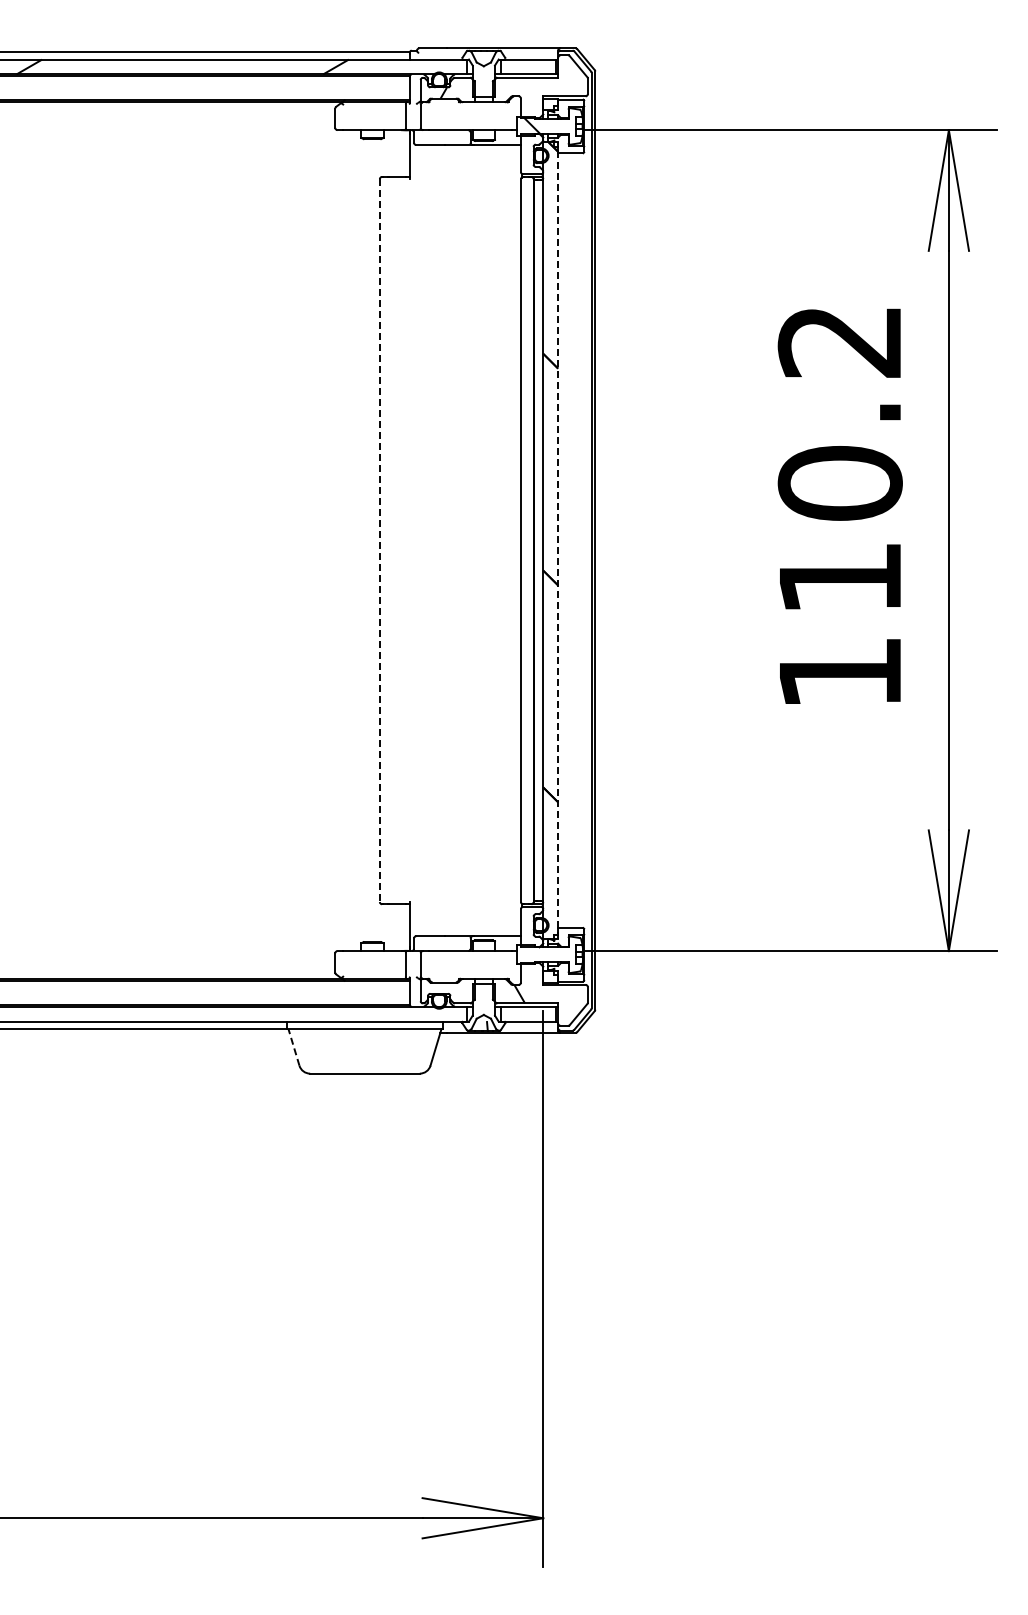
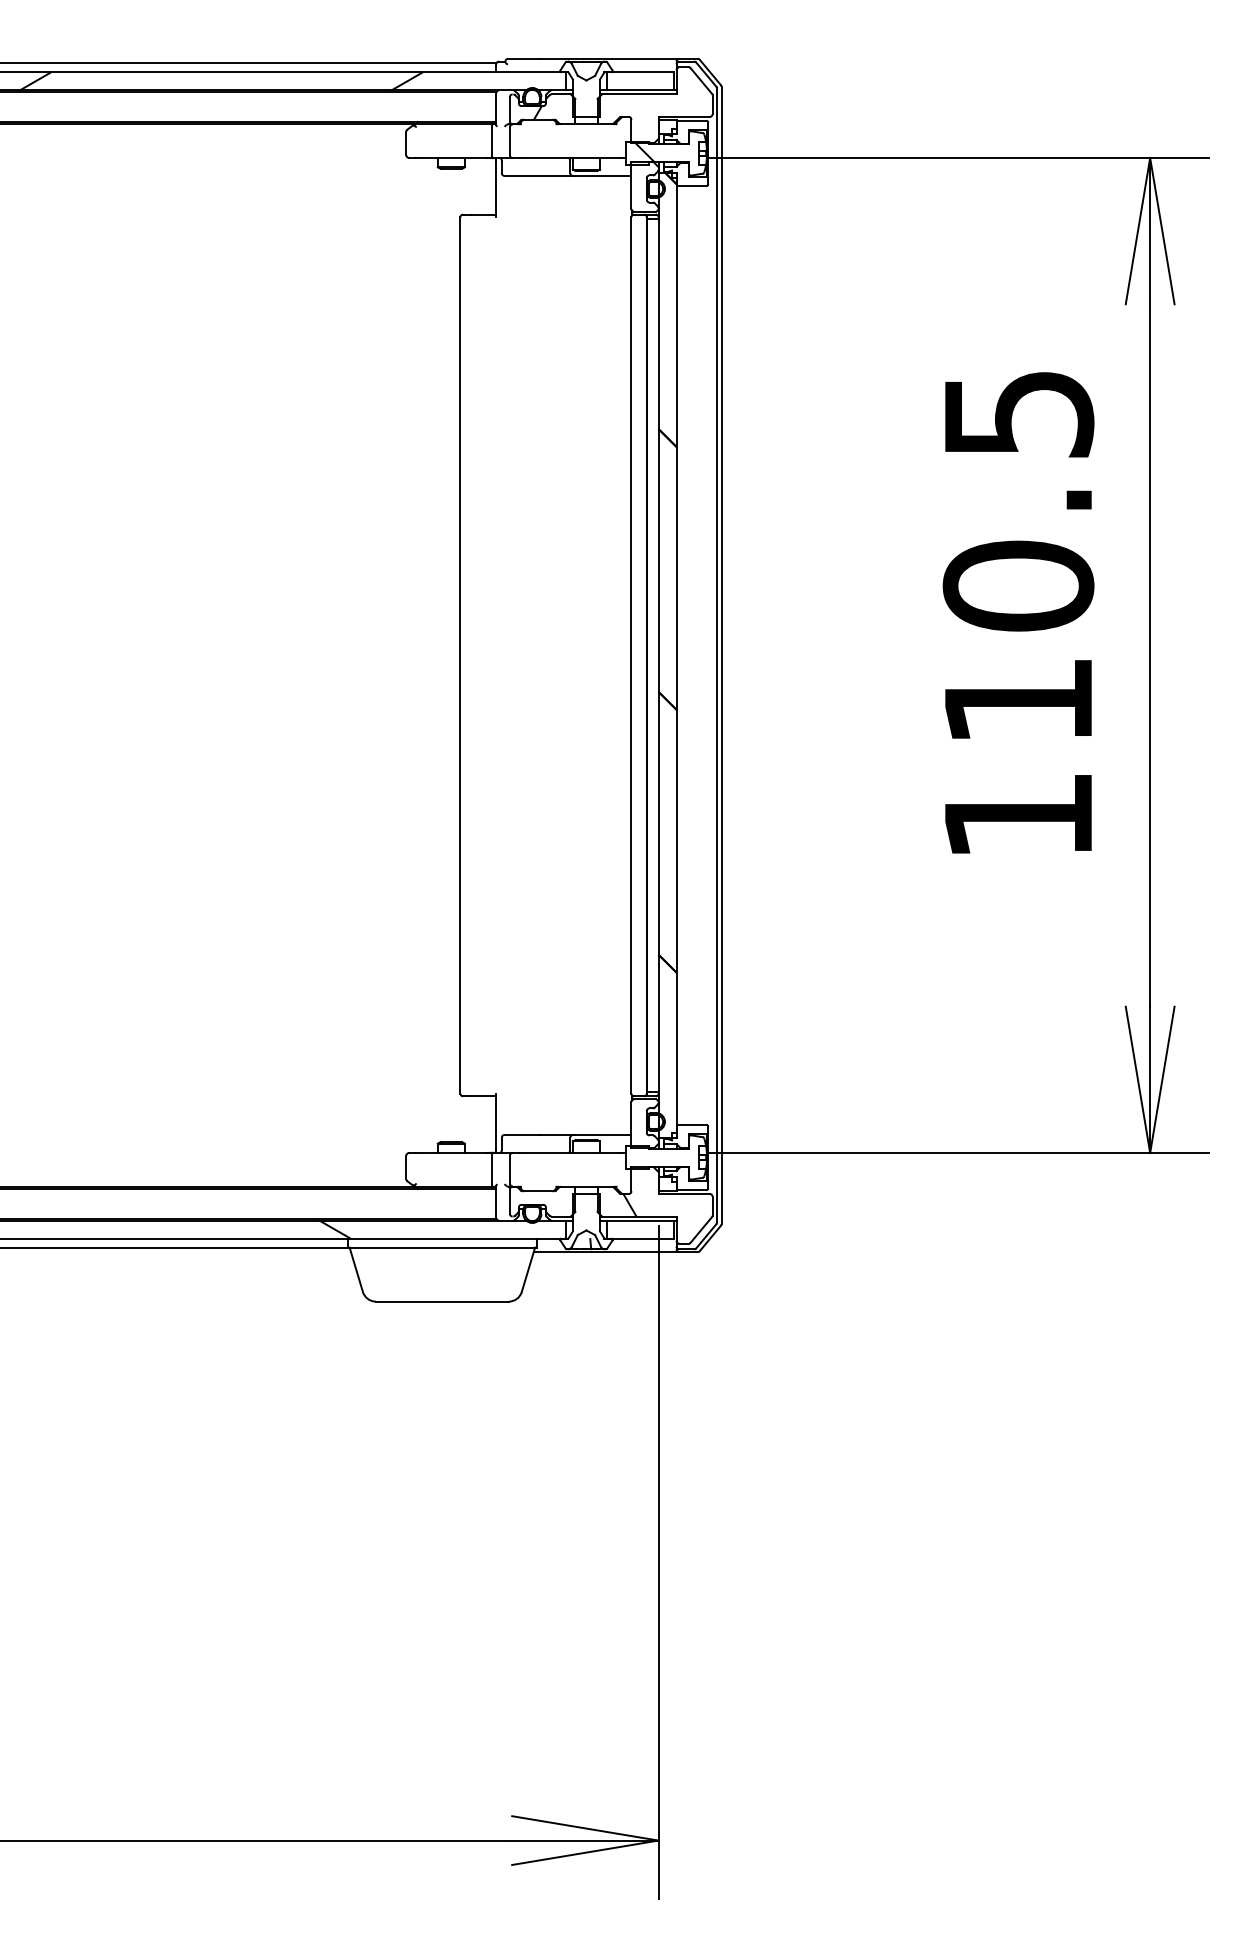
text: (839, 342) -> (1017, 415), 110.2 -> 110.5
line: (558, 540) -> (676, 655), dashed -> solid
line: (379, 541) -> (459, 656), dashed -> solid
hatch: (276, 1013) -> (335, 1228), added
line: (293, 1046) -> (355, 1268), dashed -> solid

